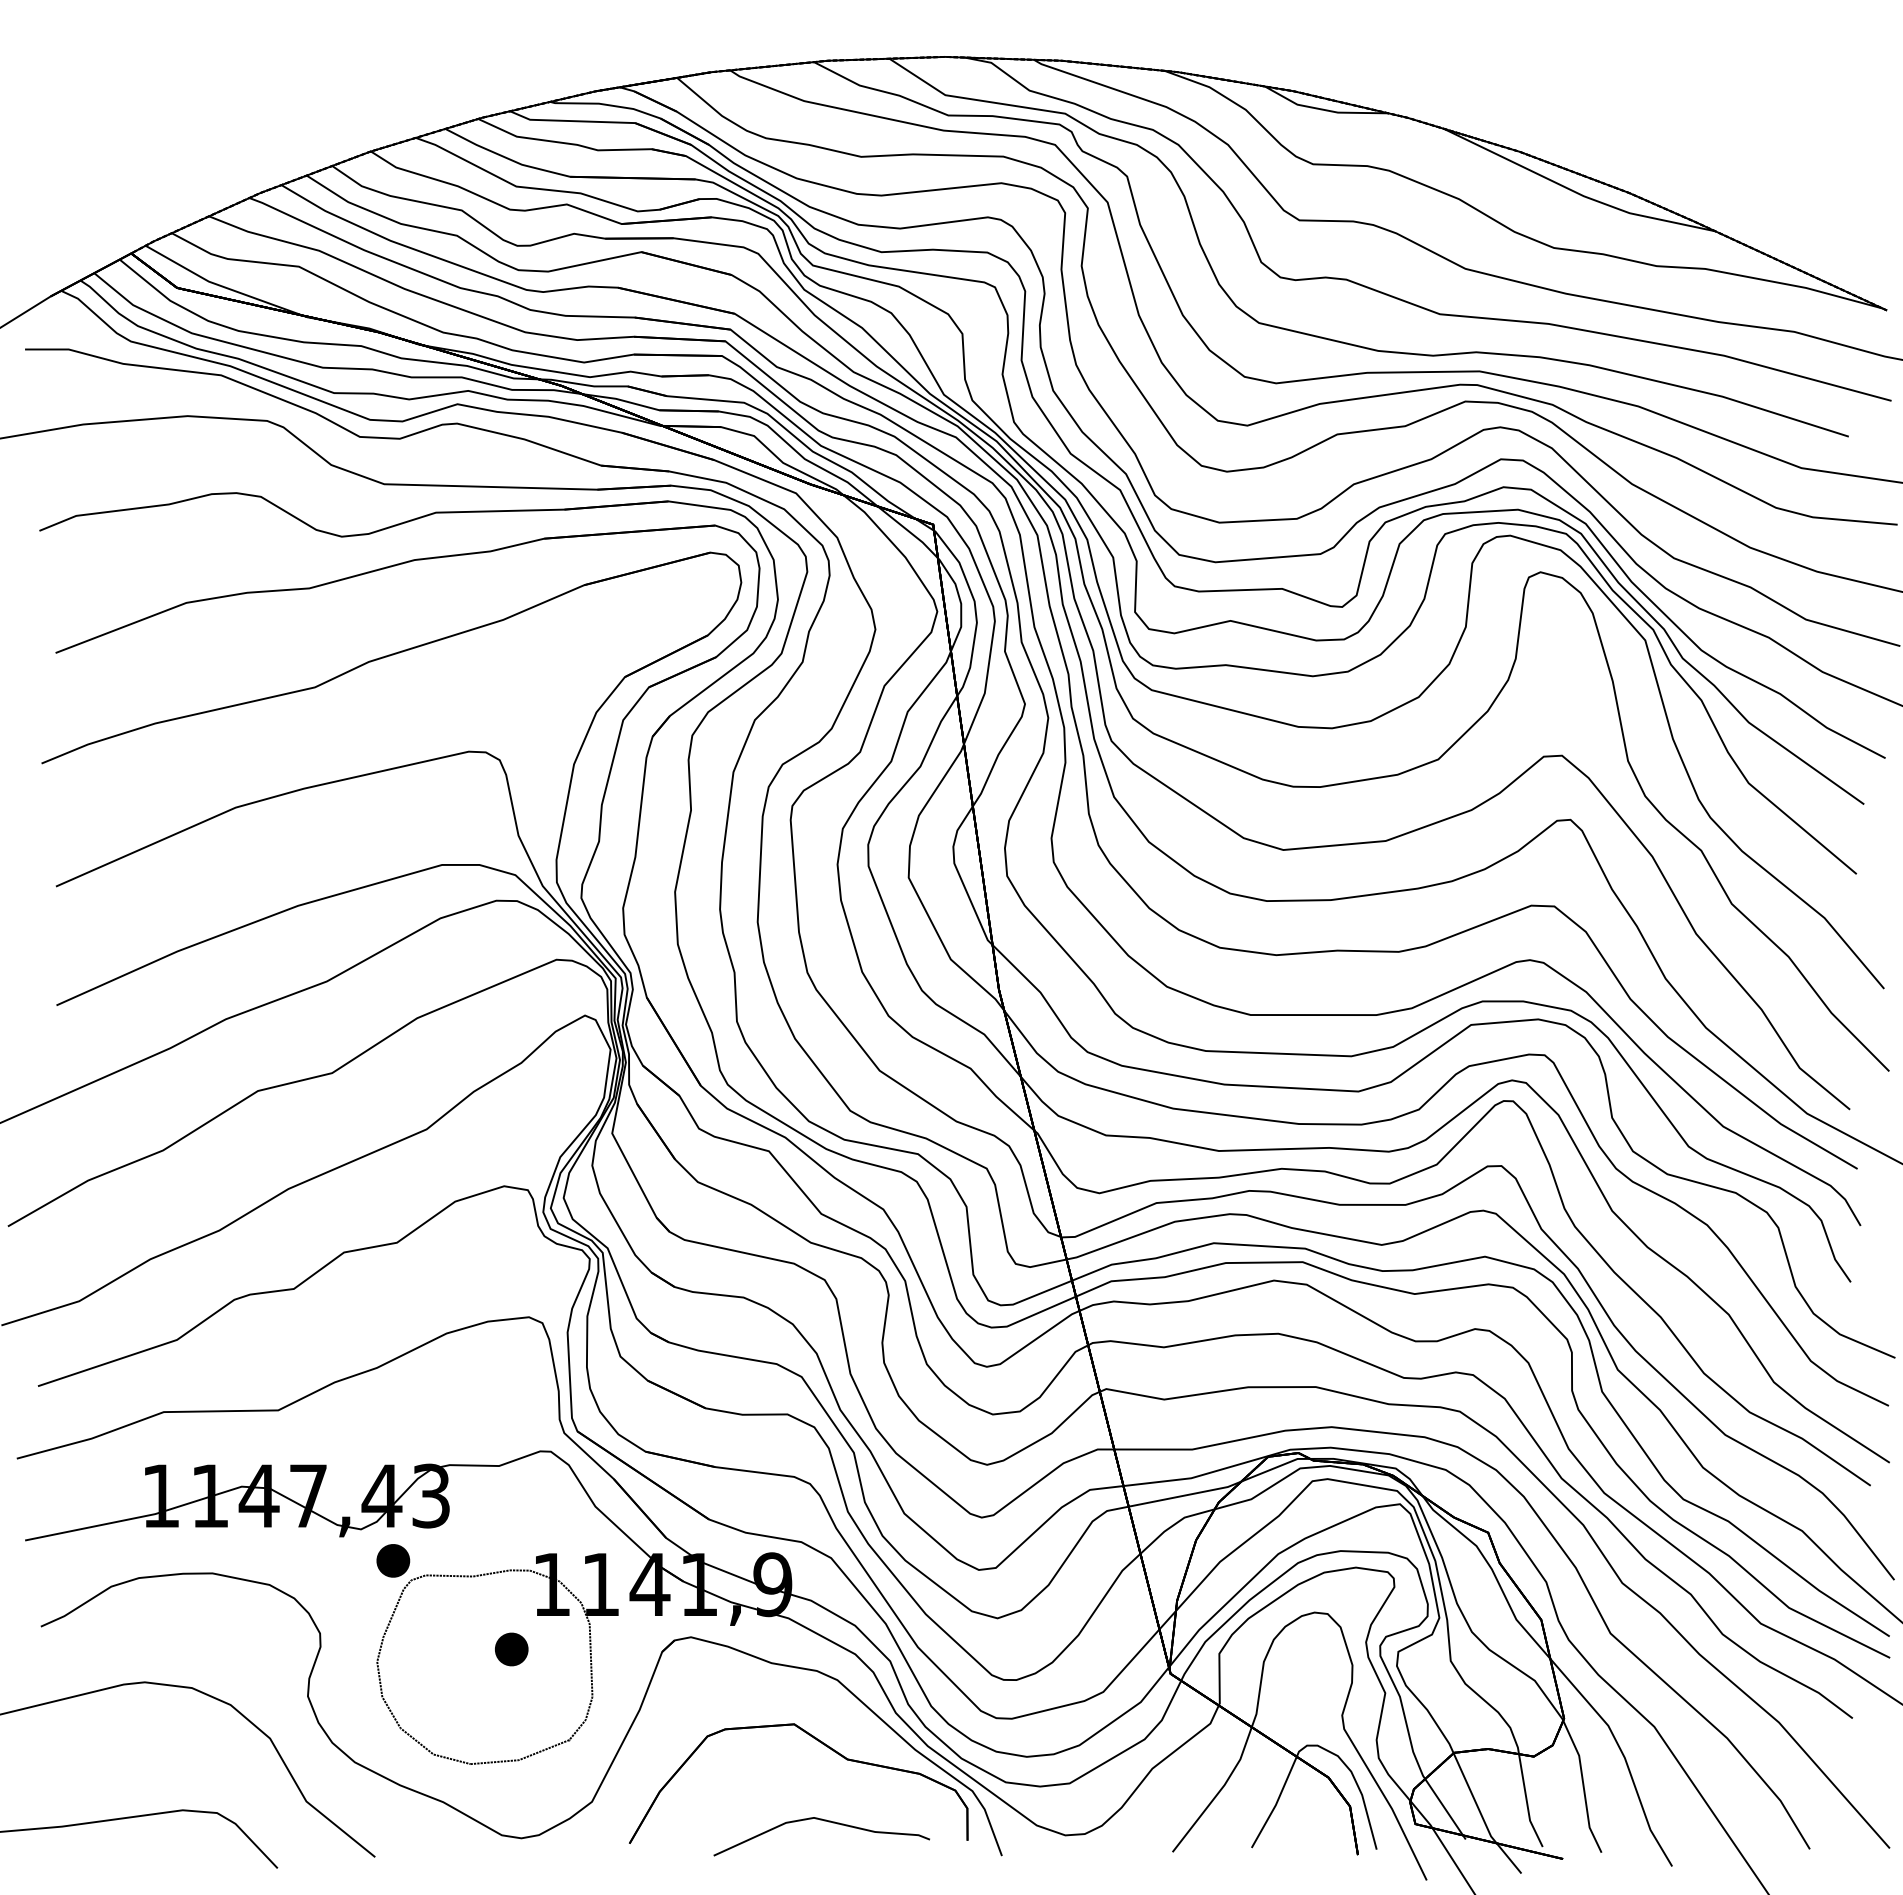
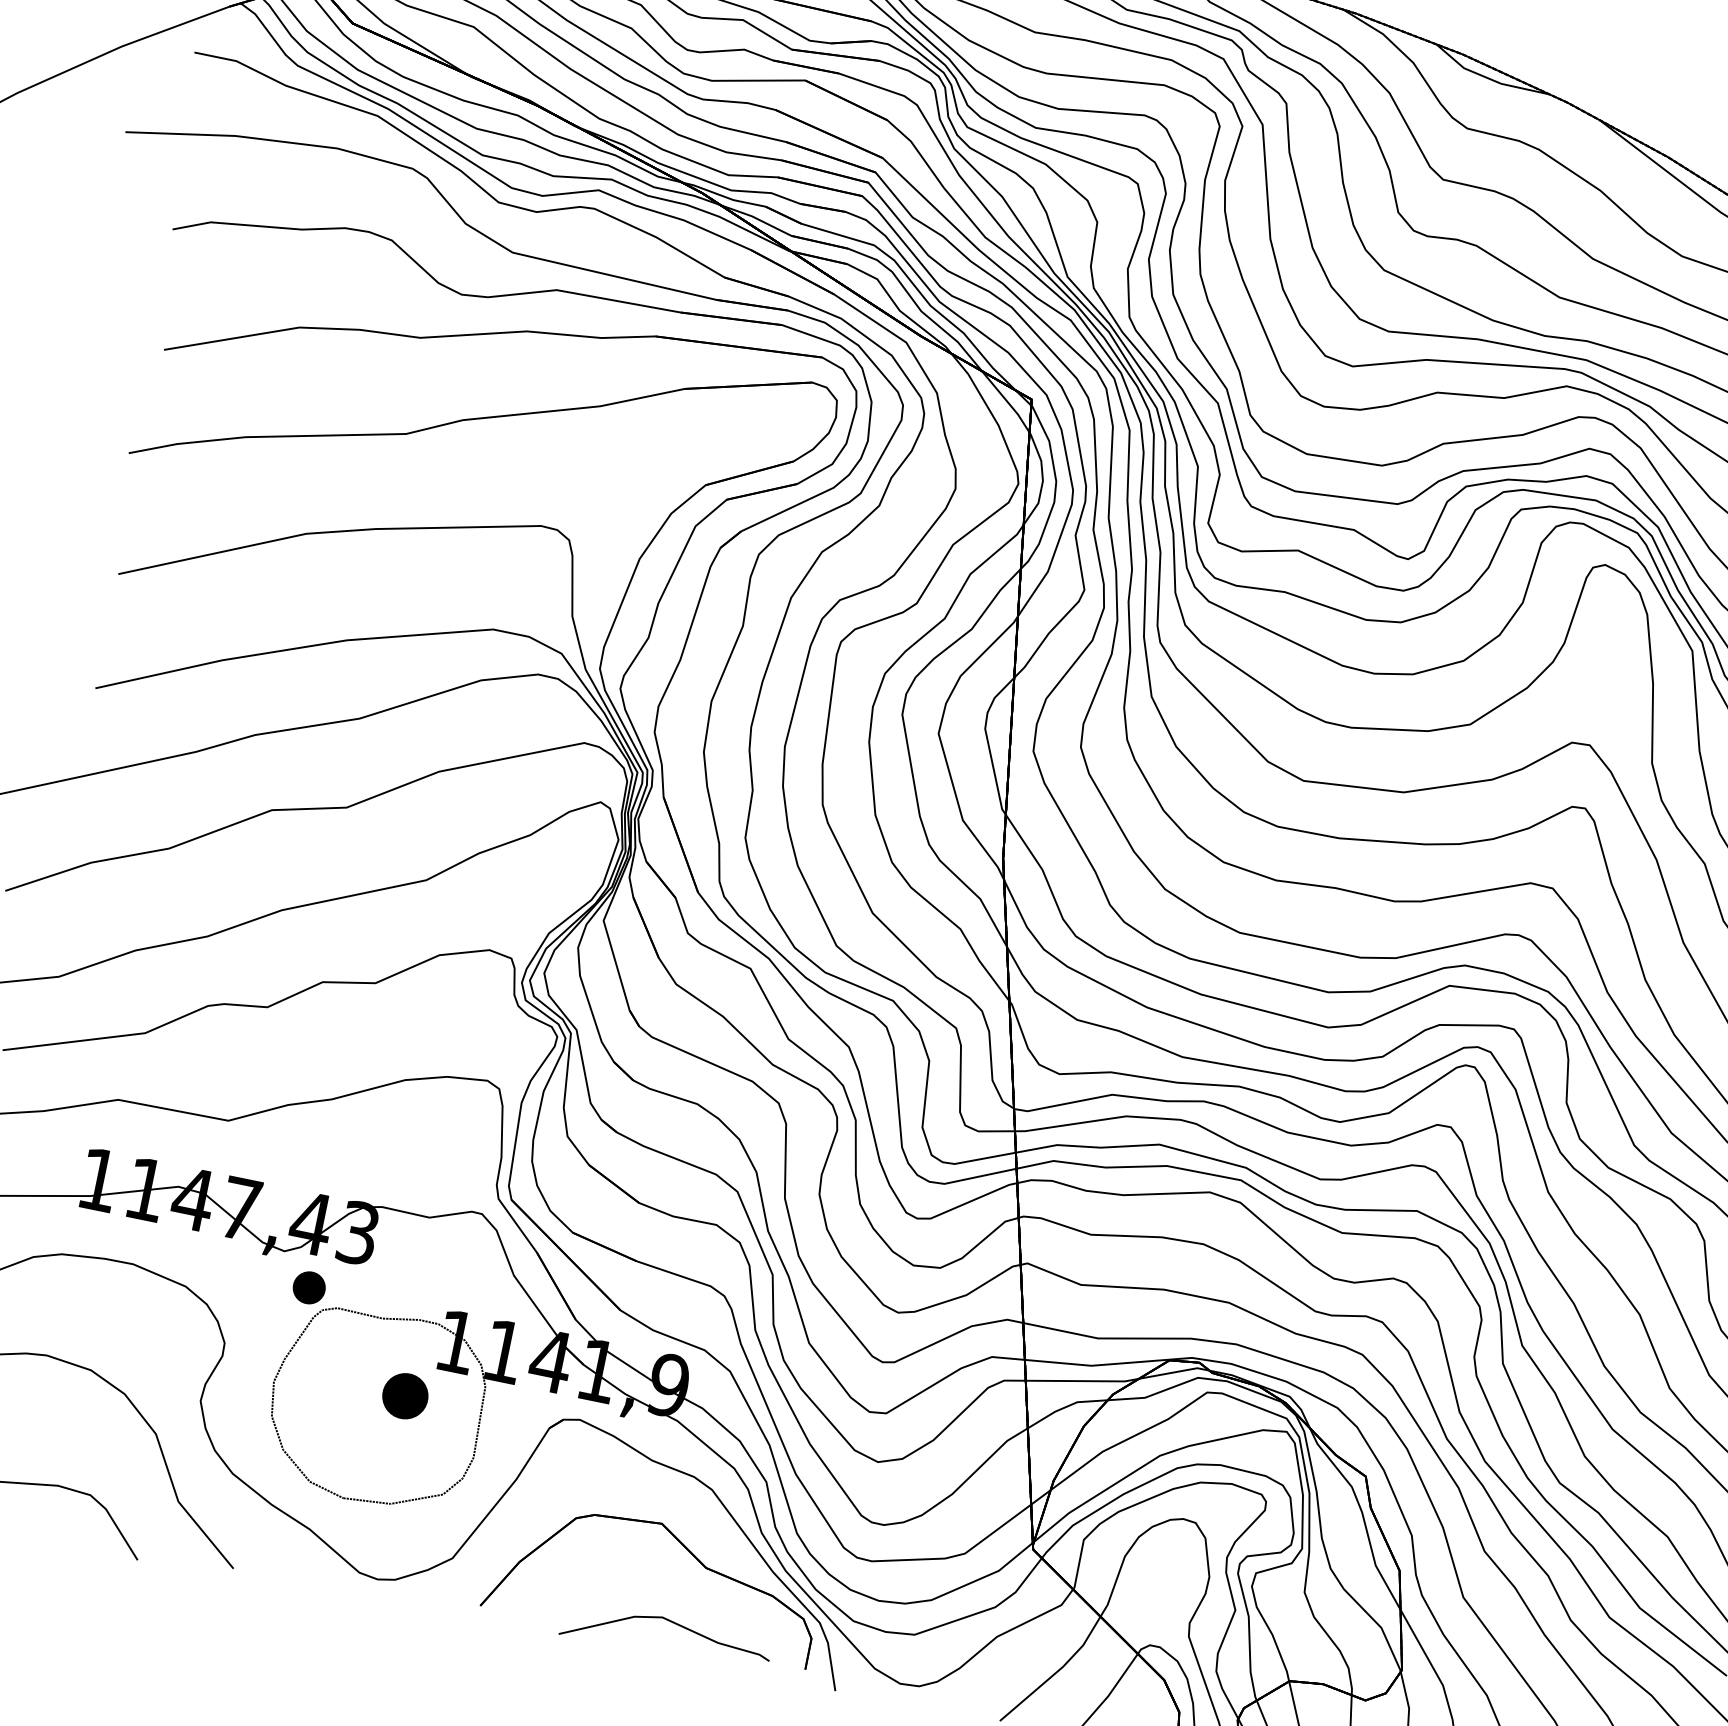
part: (511, 1649) -> (405, 1396), size x1.4

